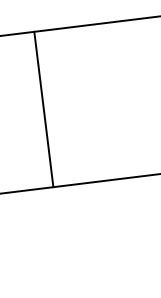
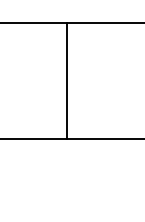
line: (43, 109) -> (67, 80), moved

